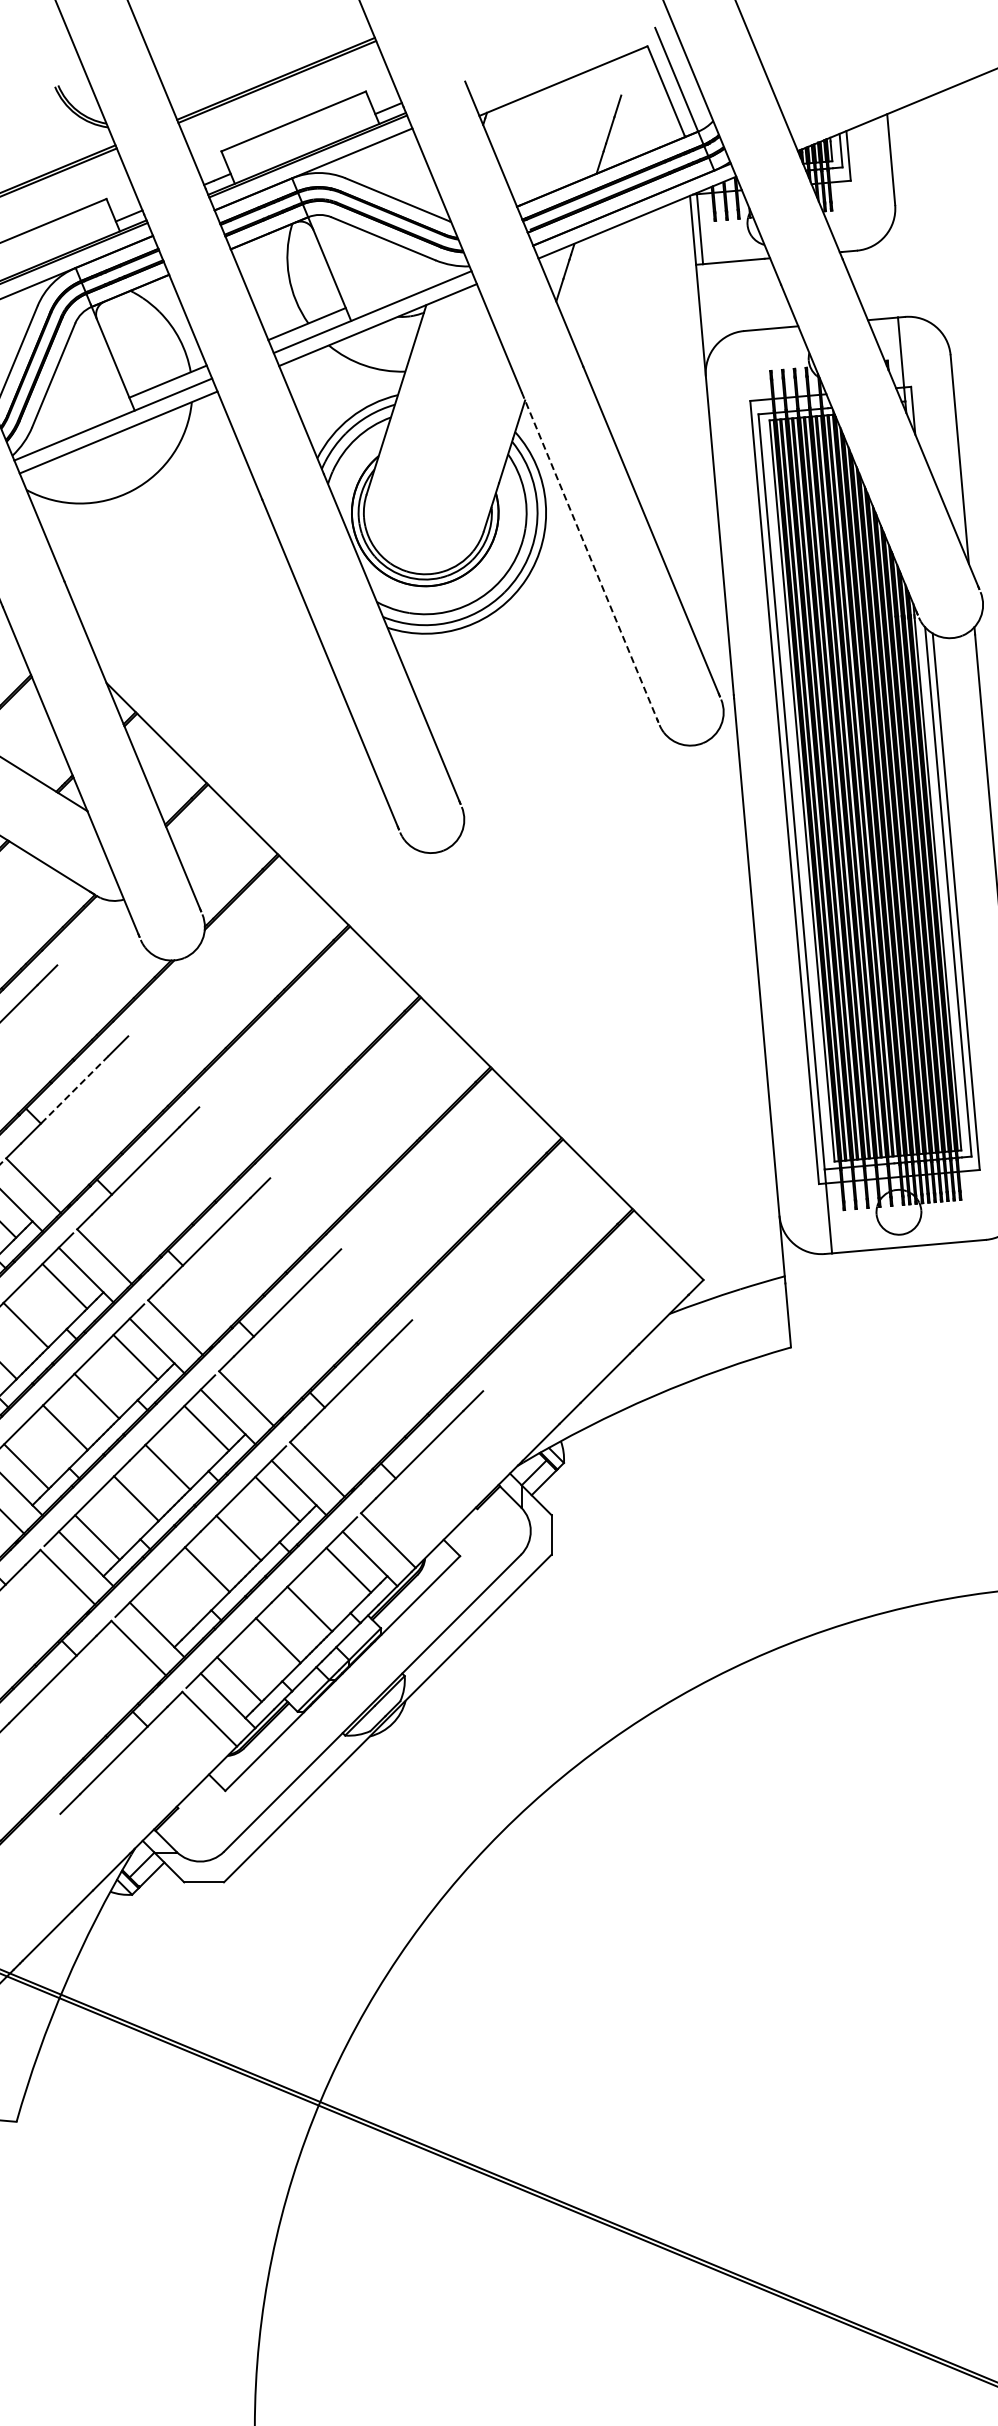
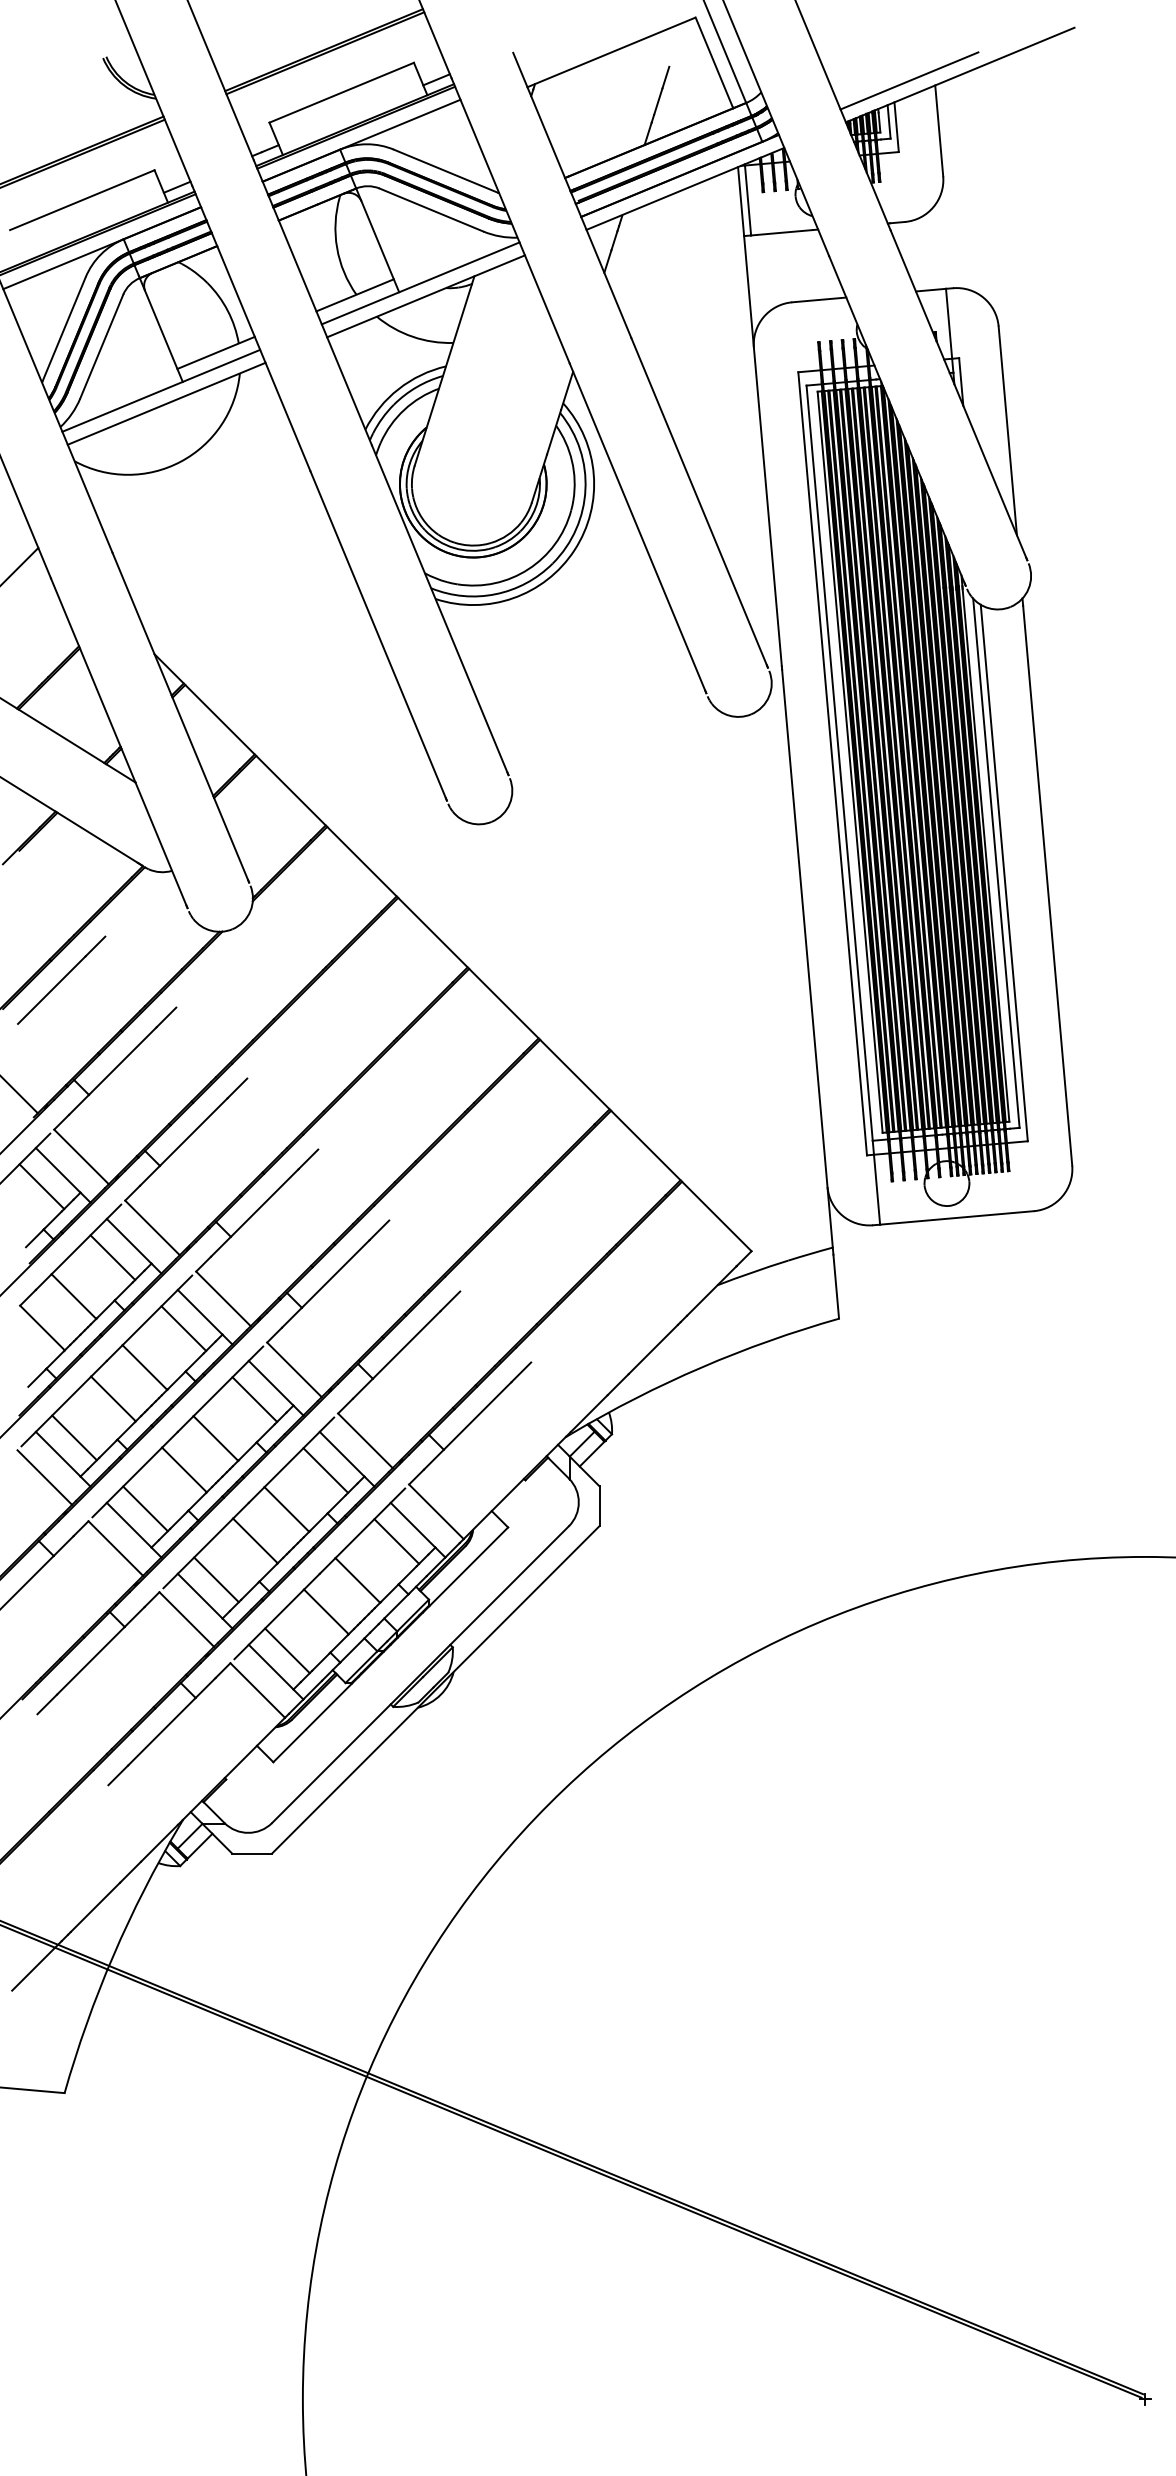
line: (861, 109) -> (909, 80), added
line: (590, 557) -> (638, 528), dashed -> solid
line: (74, 1090) -> (122, 1061), dashed -> solid
line: (168, 1608) -> (216, 1579), added

